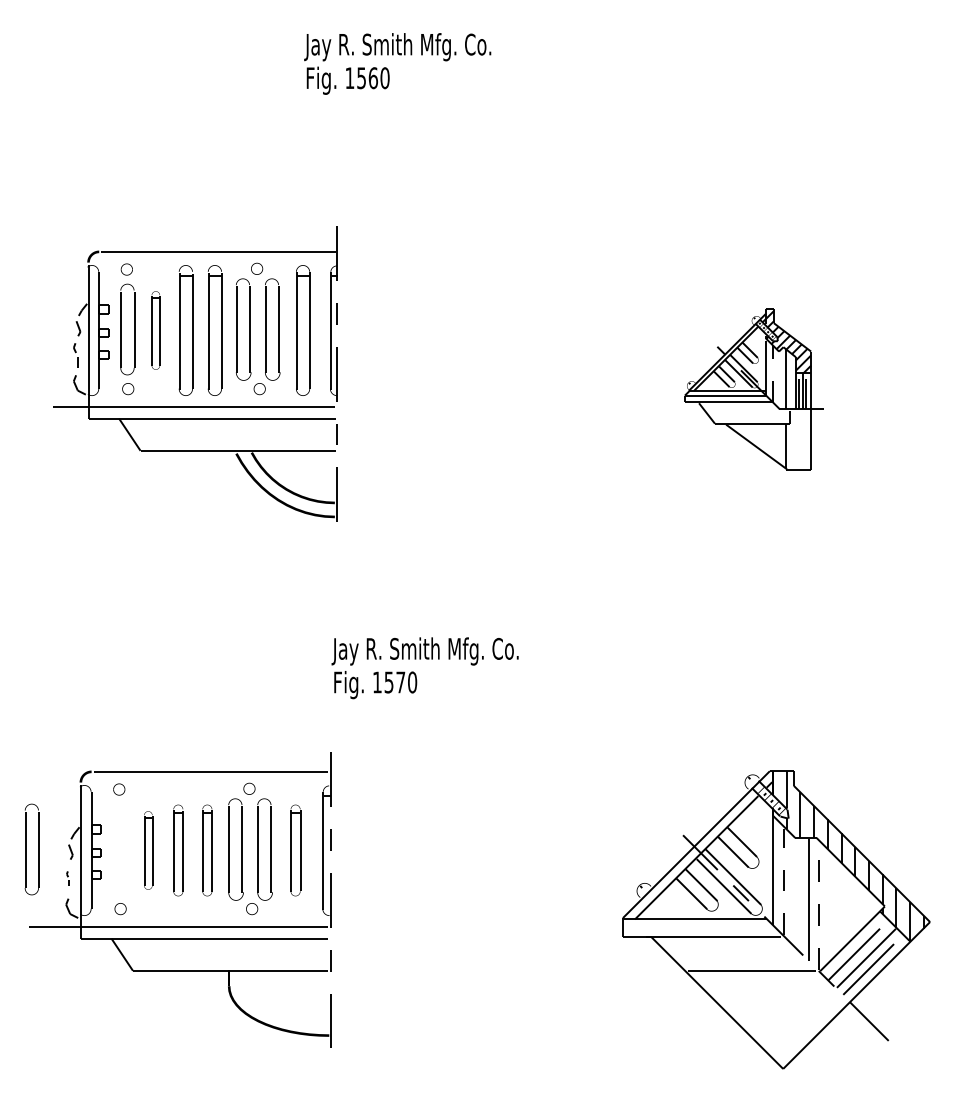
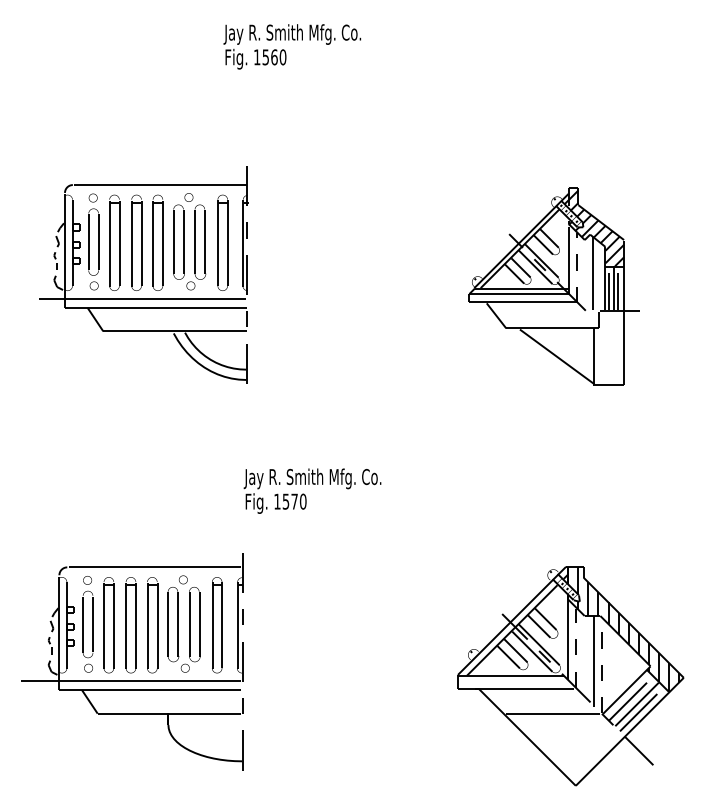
part: (155, 330) -> (114, 242), size x1.67
part: (754, 388) -> (554, 285), size x1.67
part: (31, 849) -> (87, 624), moved
part: (148, 850) -> (109, 625), size x1.67
part: (178, 850) -> (131, 625), size x1.43
part: (207, 850) -> (152, 625), size x1.43
part: (295, 850) -> (217, 625), size x1.43
part: (67, 878) -> (49, 645), size x1.67

